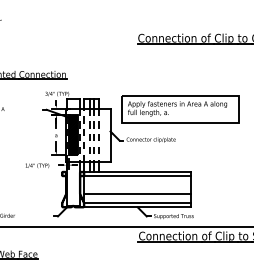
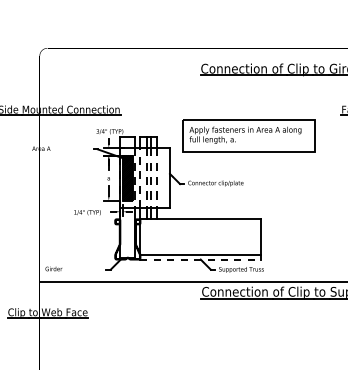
part: (180, 108) -> (248, 135), moved
line: (137, 176) -> (200, 224), removed
line: (137, 194) -> (200, 244), removed
line: (138, 207) -> (201, 259), solid -> dashed

